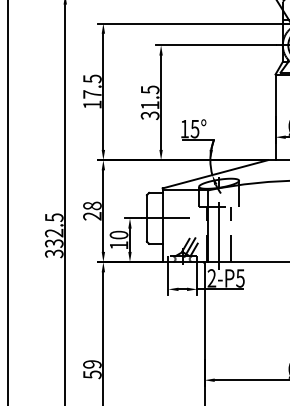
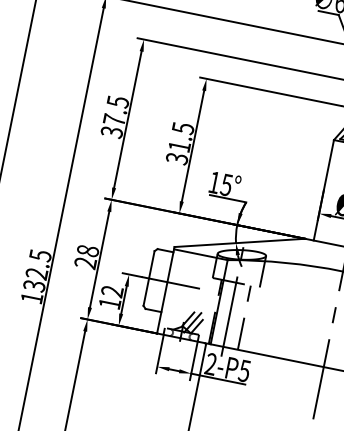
text: (92, 104) -> (112, 131), 17.5 -> 37.5
text: (118, 234) -> (111, 290), 10 -> 12
text: (54, 253) -> (32, 297), 332.5 -> 132.5

